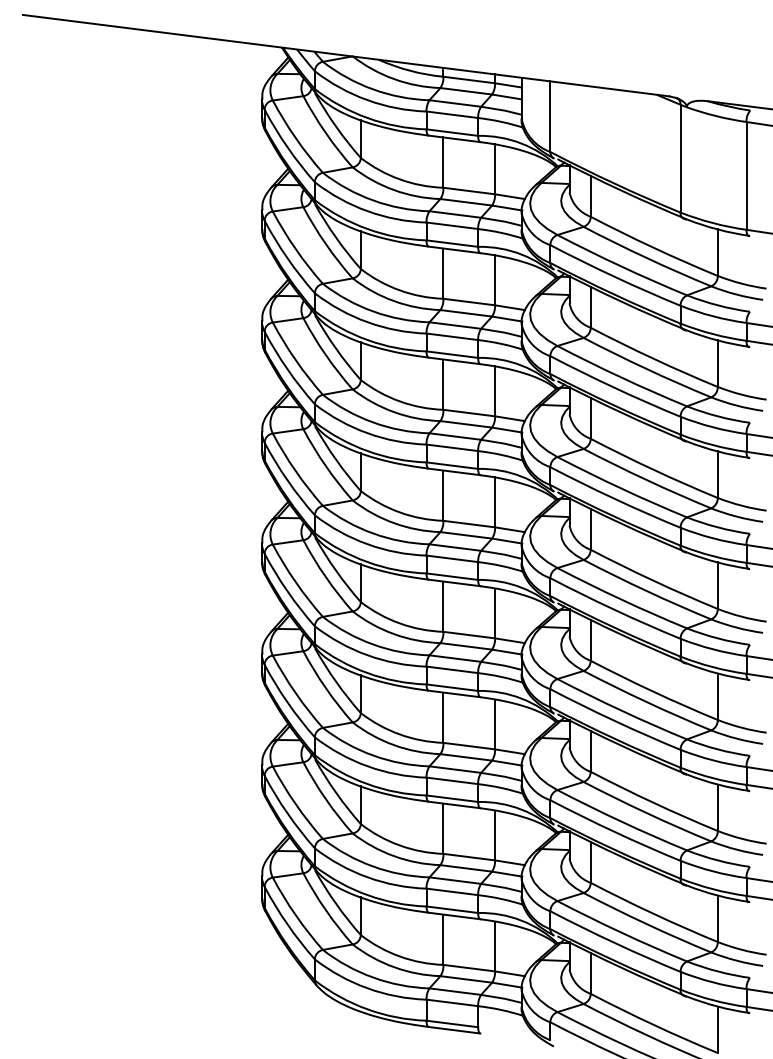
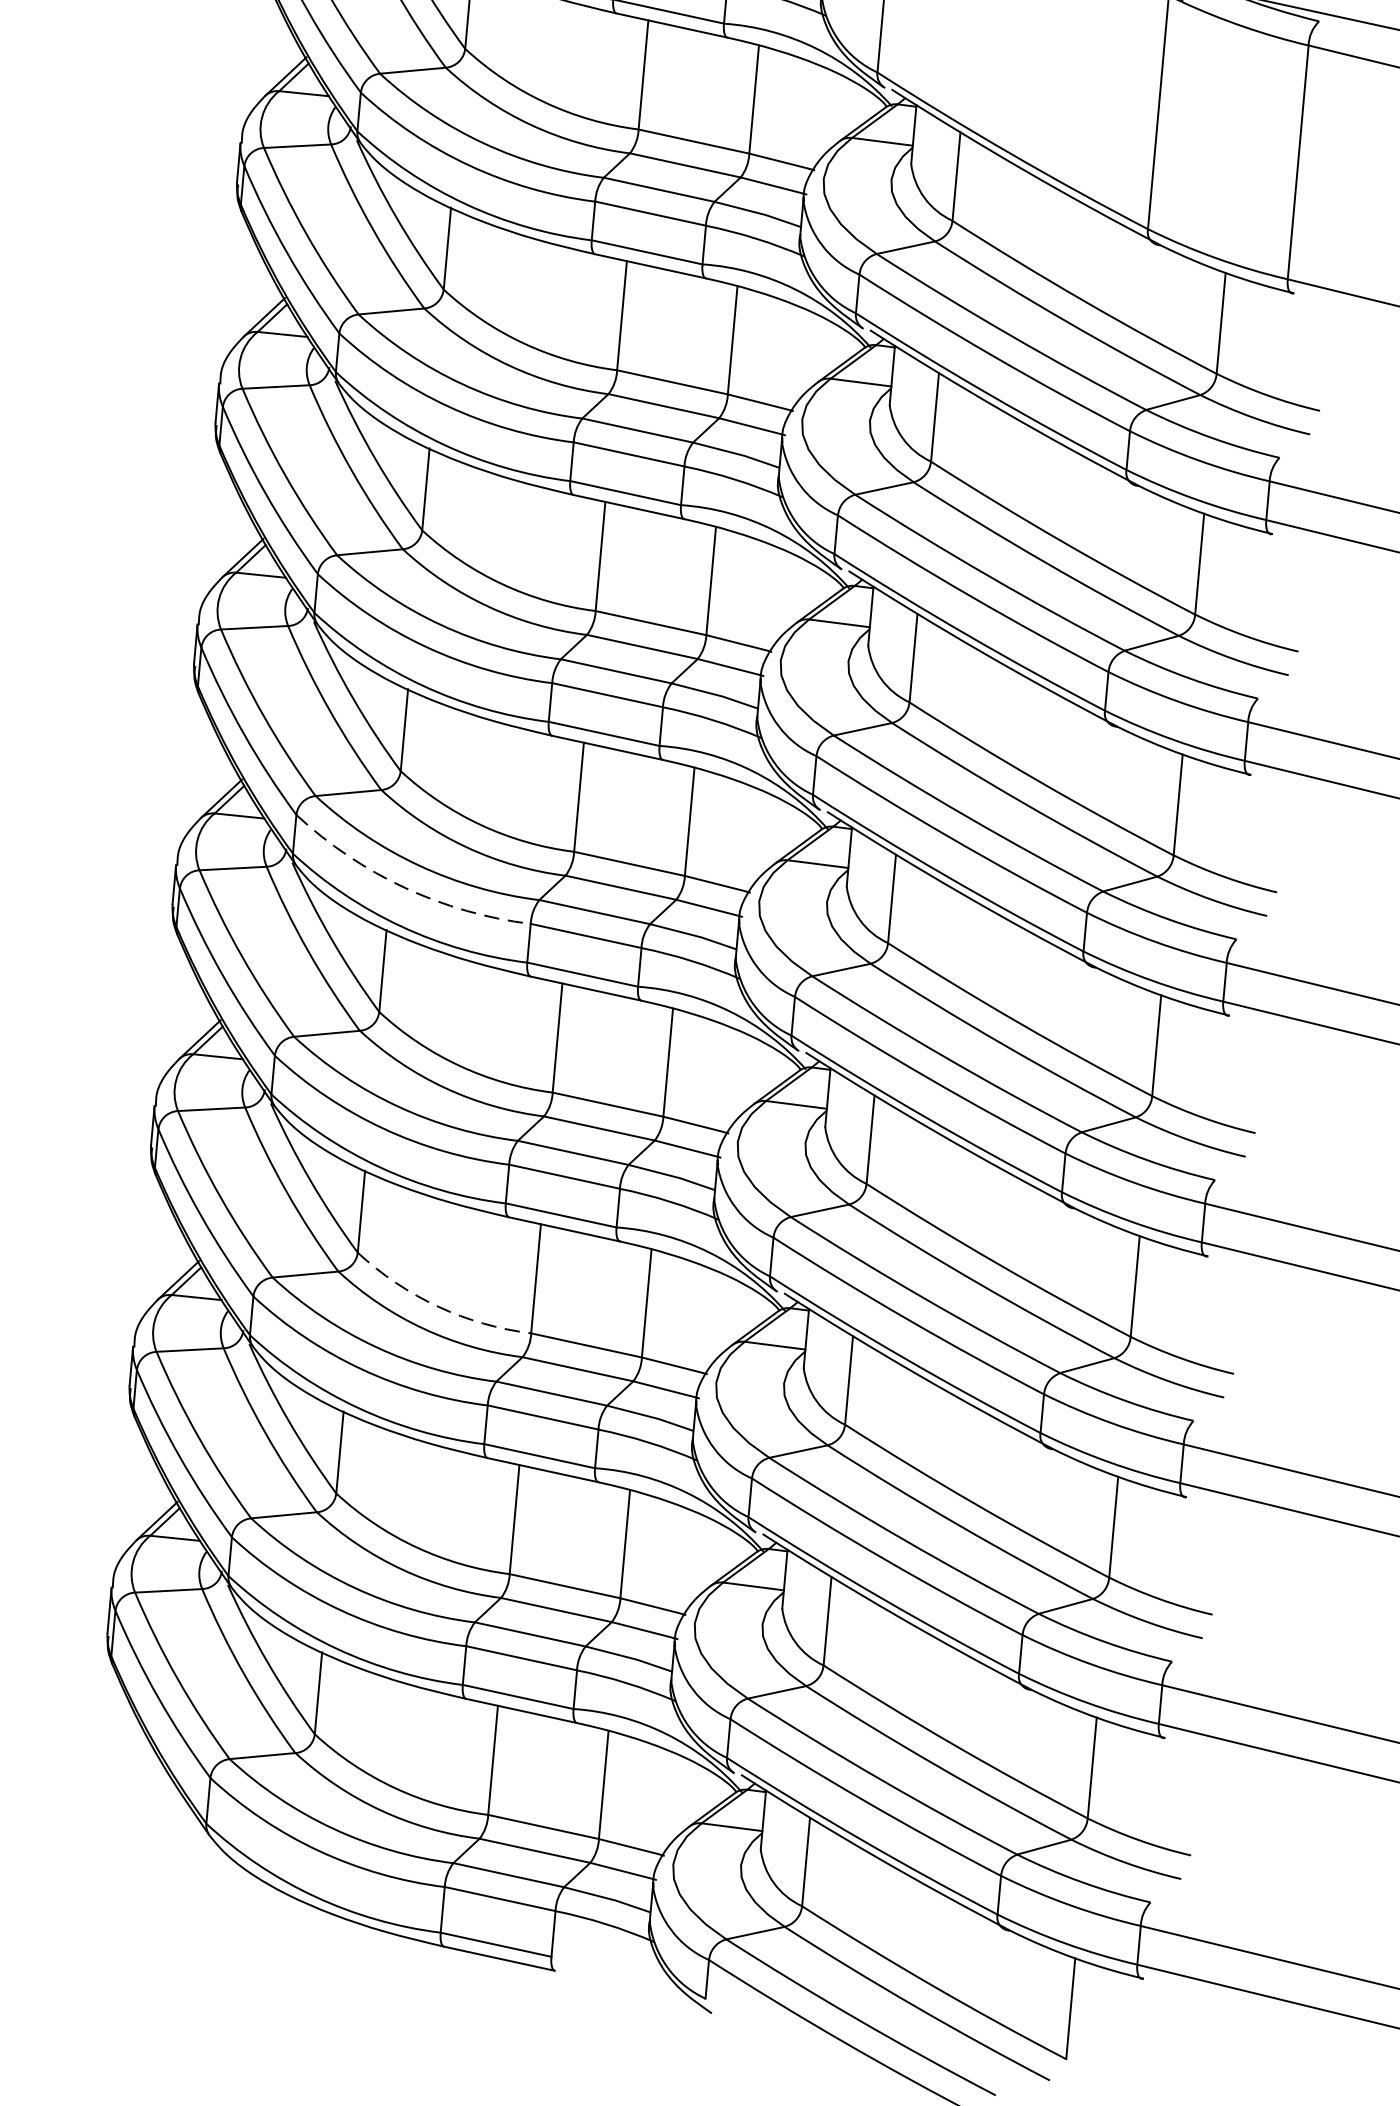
arc: (367, 544) -> (404, 888), solid -> dashed
arc: (399, 734) -> (437, 1306), solid -> dashed

